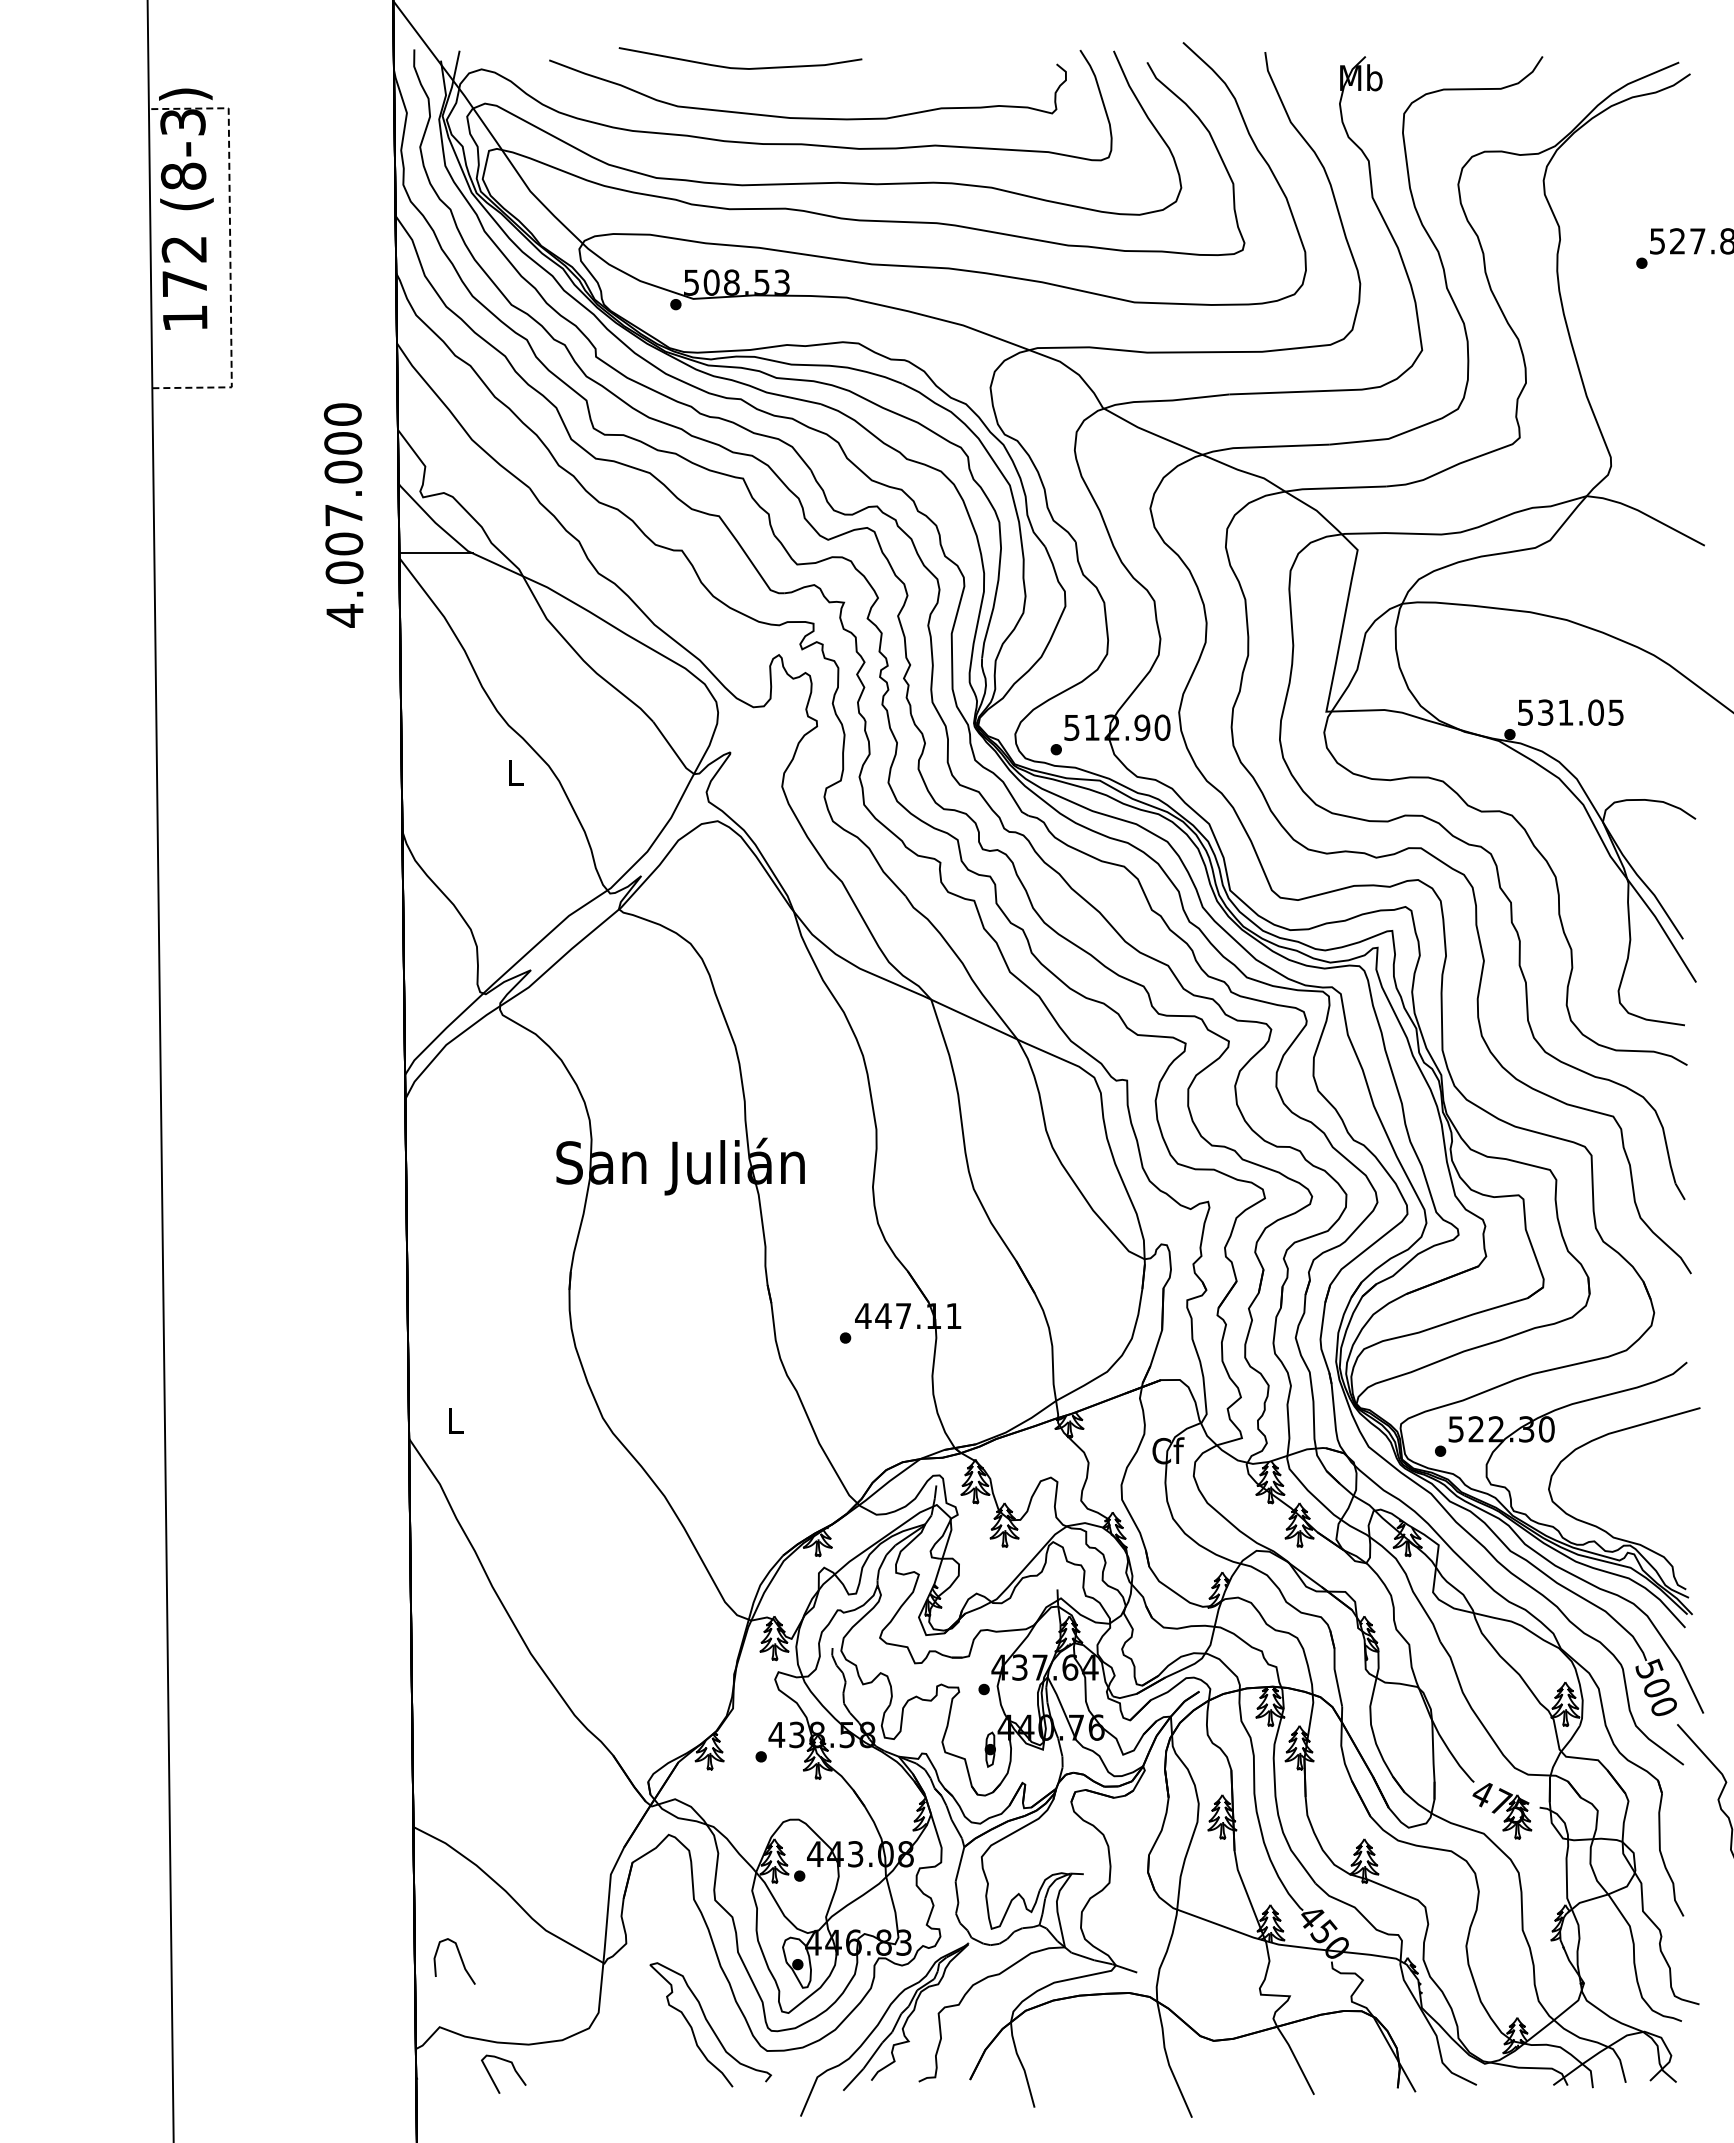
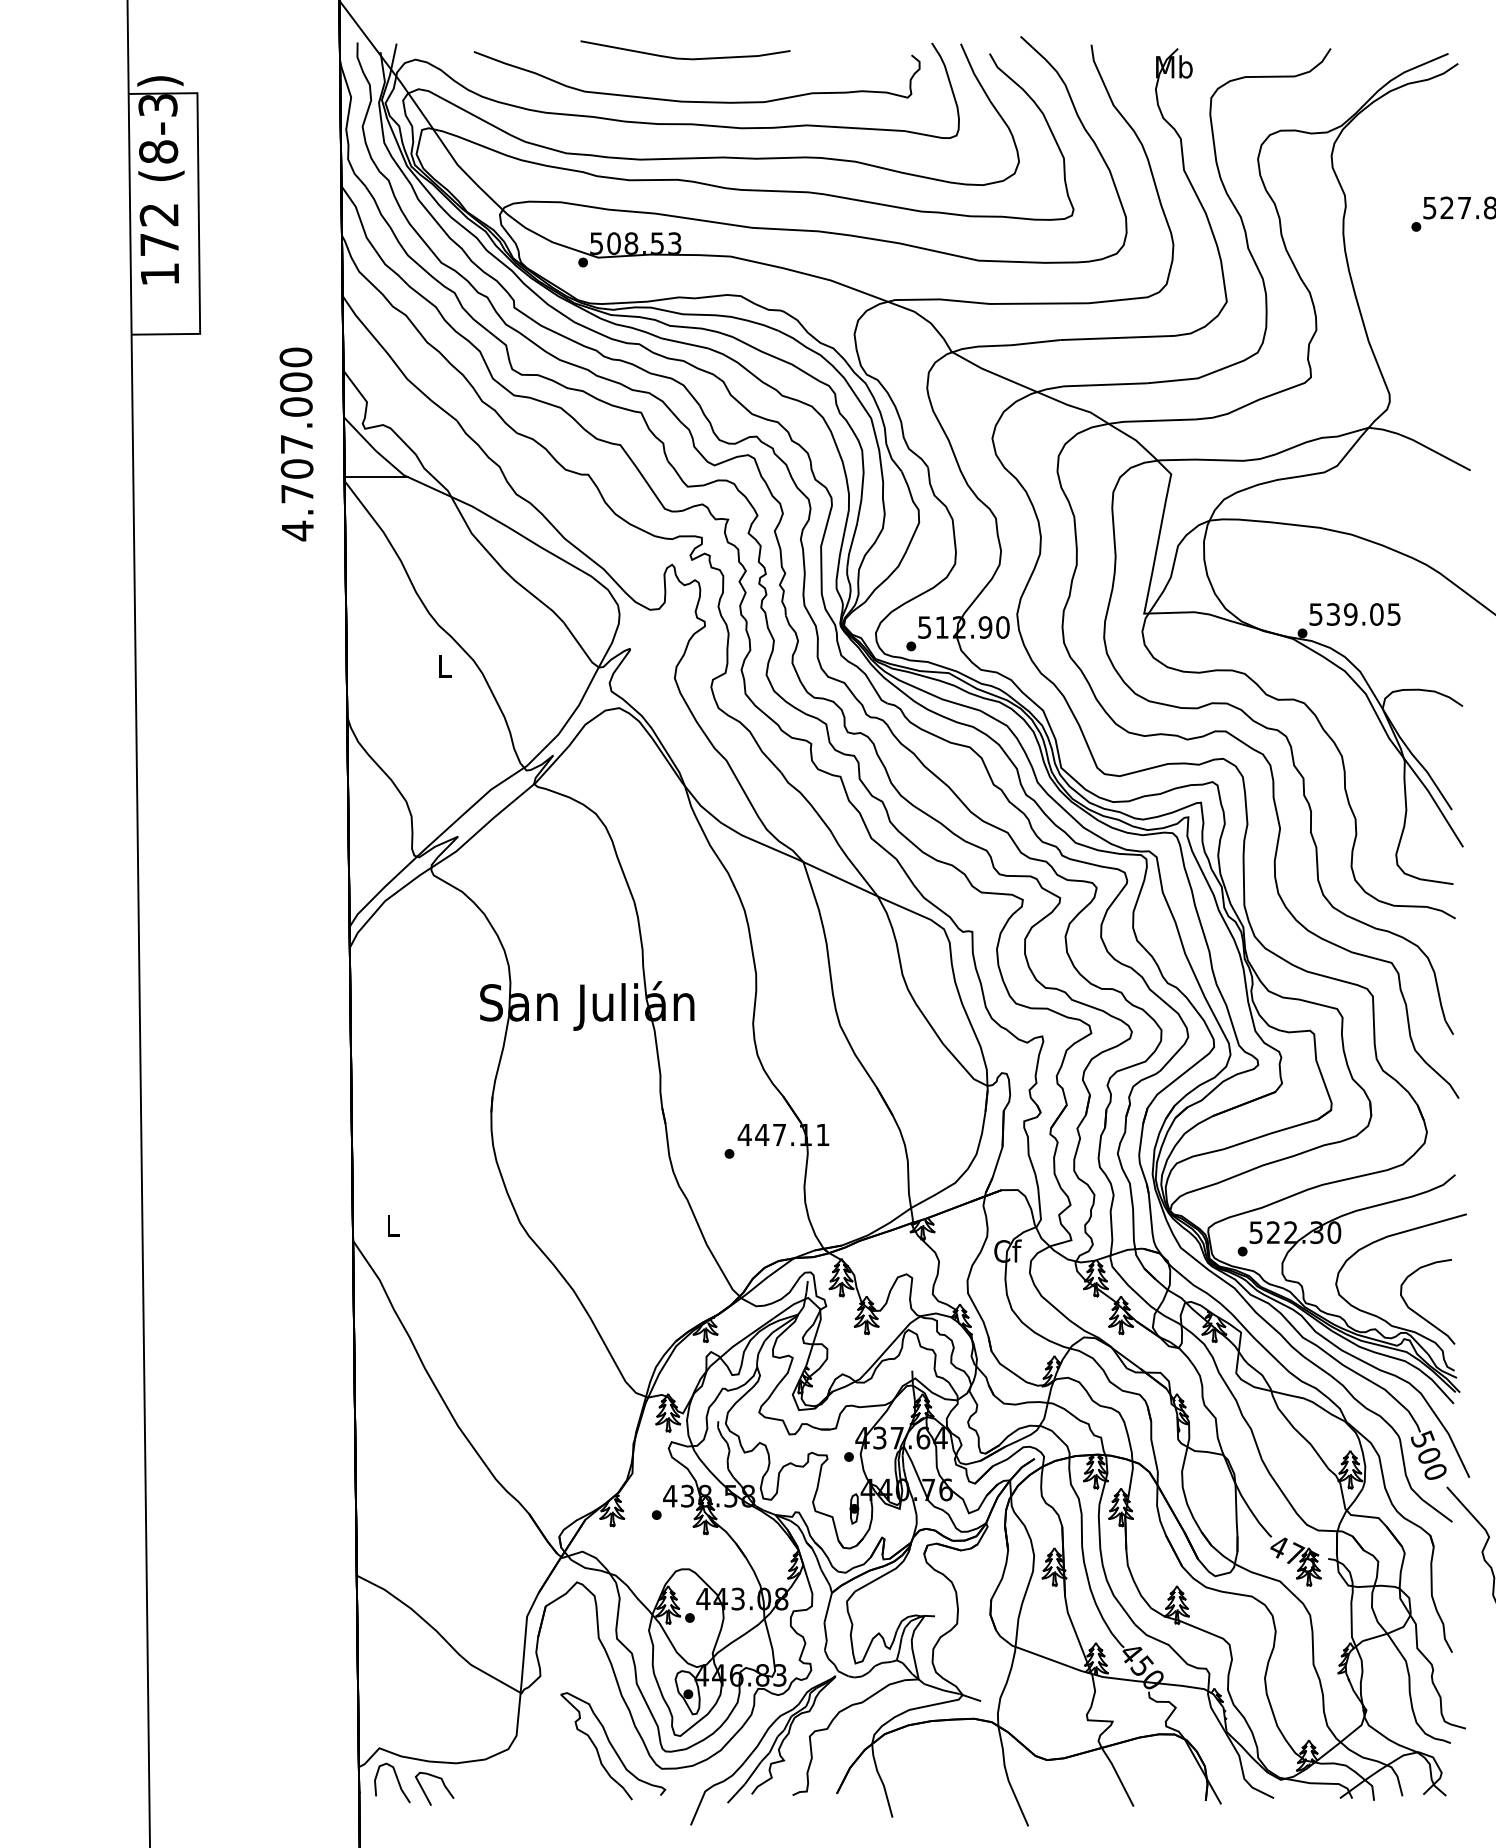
curve: (740, 67) -> (685, 58), moved
line: (230, 247) -> (199, 213), dashed -> solid
text: (344, 572) -> (297, 493), 4.007.000 -> 4.707.000
text: (1565, 712) -> (1350, 614), 531.05 -> 539.05
curve: (1646, 1524) -> (1420, 1314), added
curve: (460, 1959) -> (397, 1781), moved

